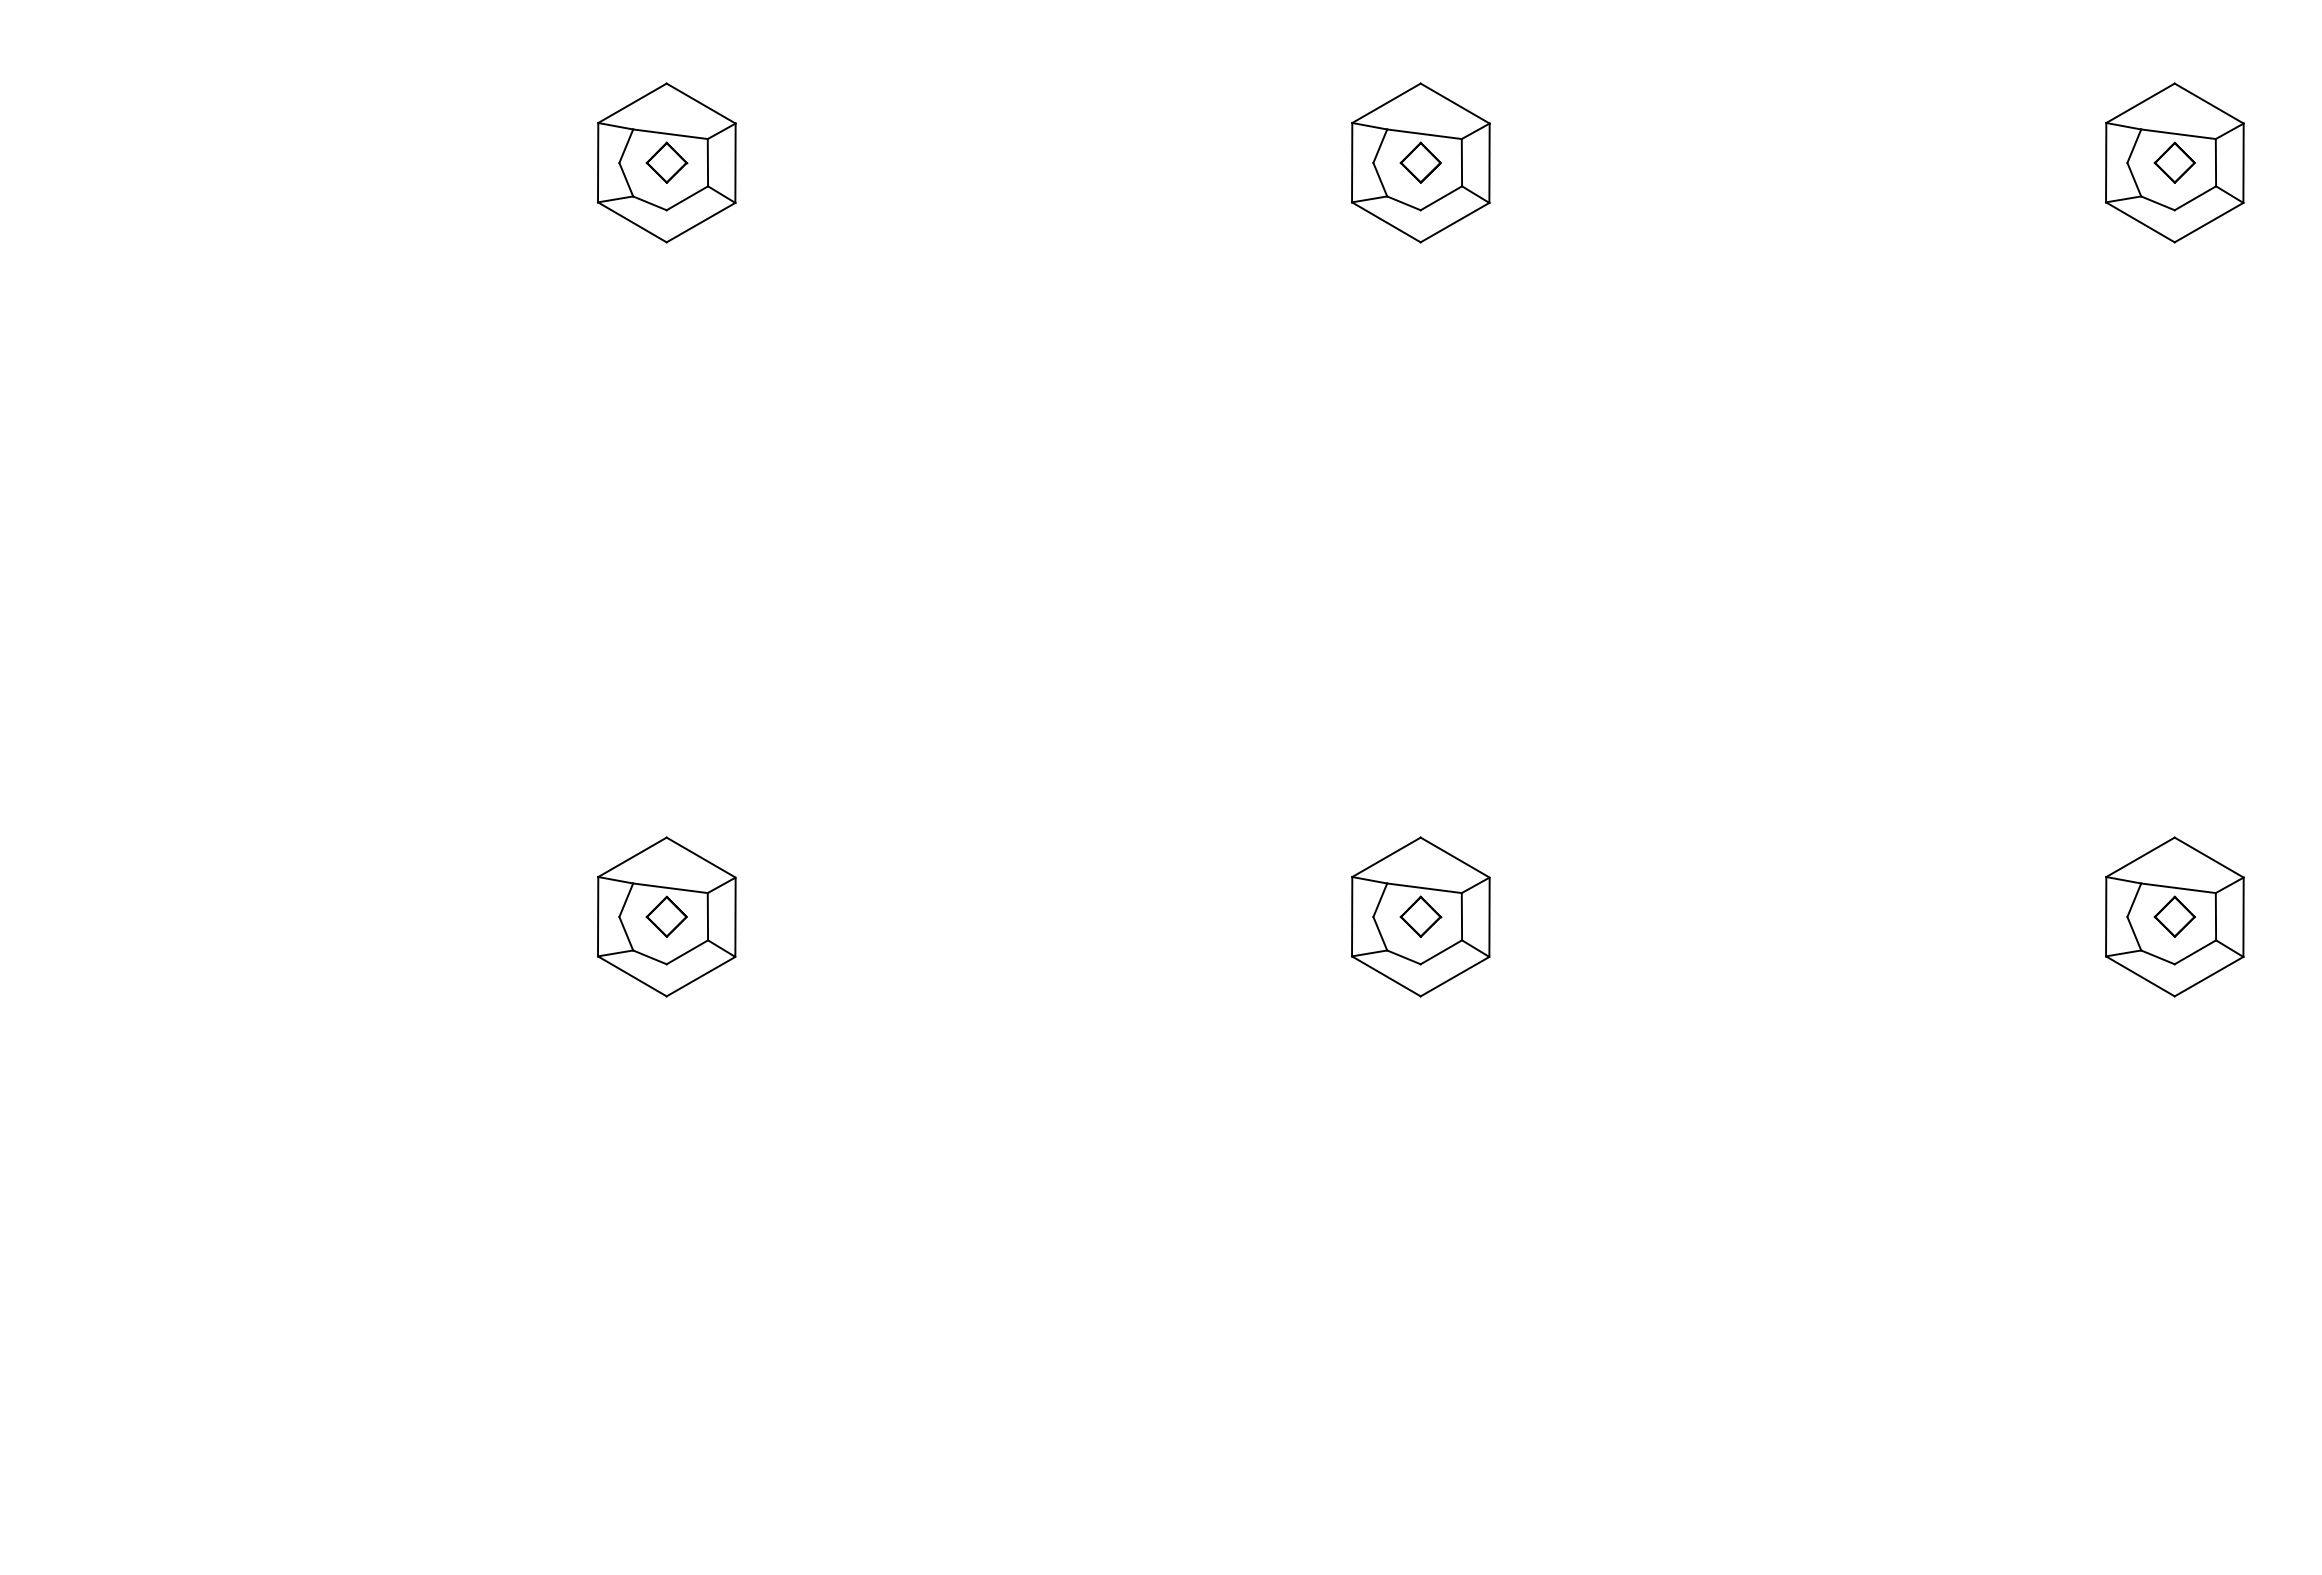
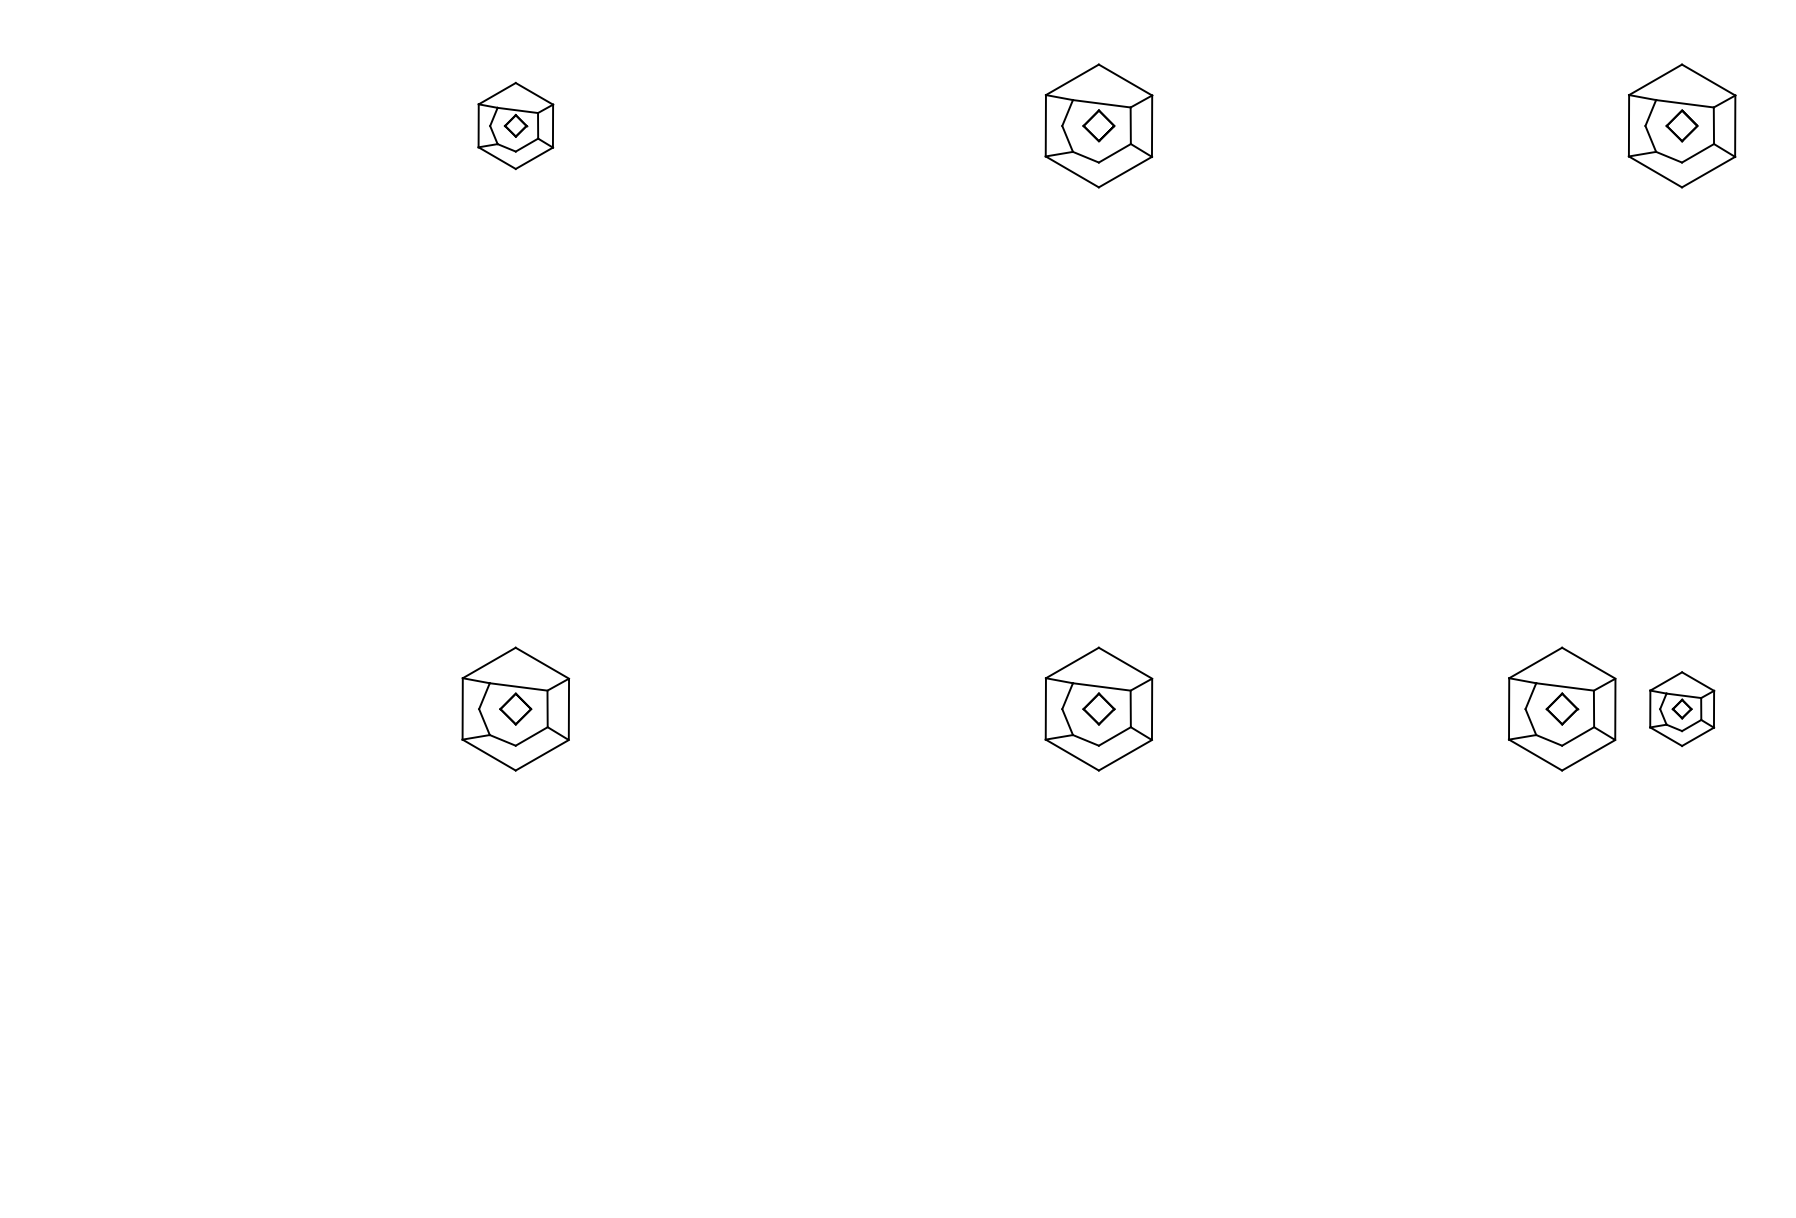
part: (666, 162) -> (515, 125), size x0.7
part: (2019, 916) -> (1561, 708), added
part: (2174, 916) -> (1681, 708), size x0.6

